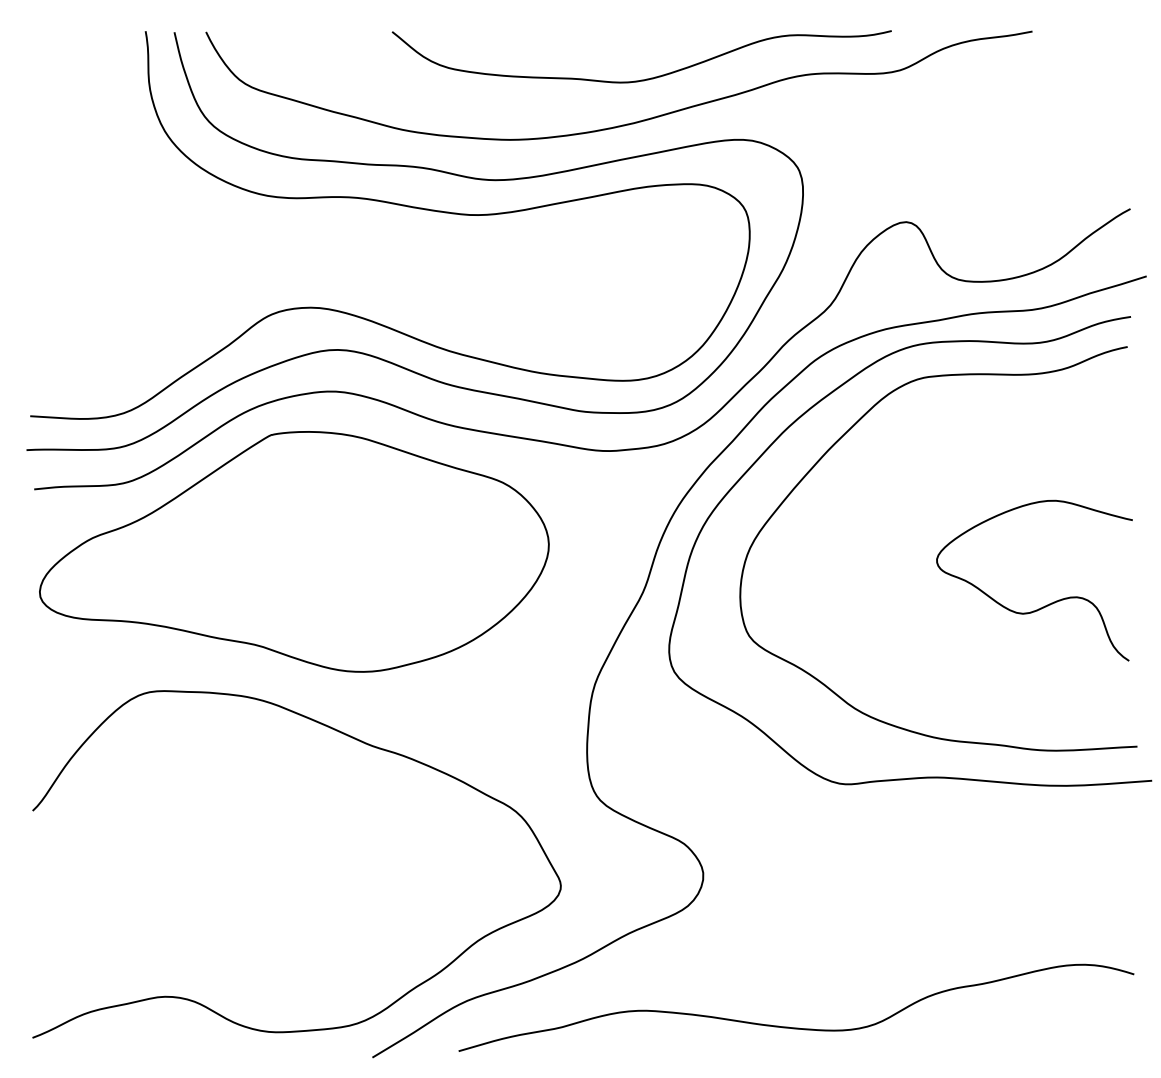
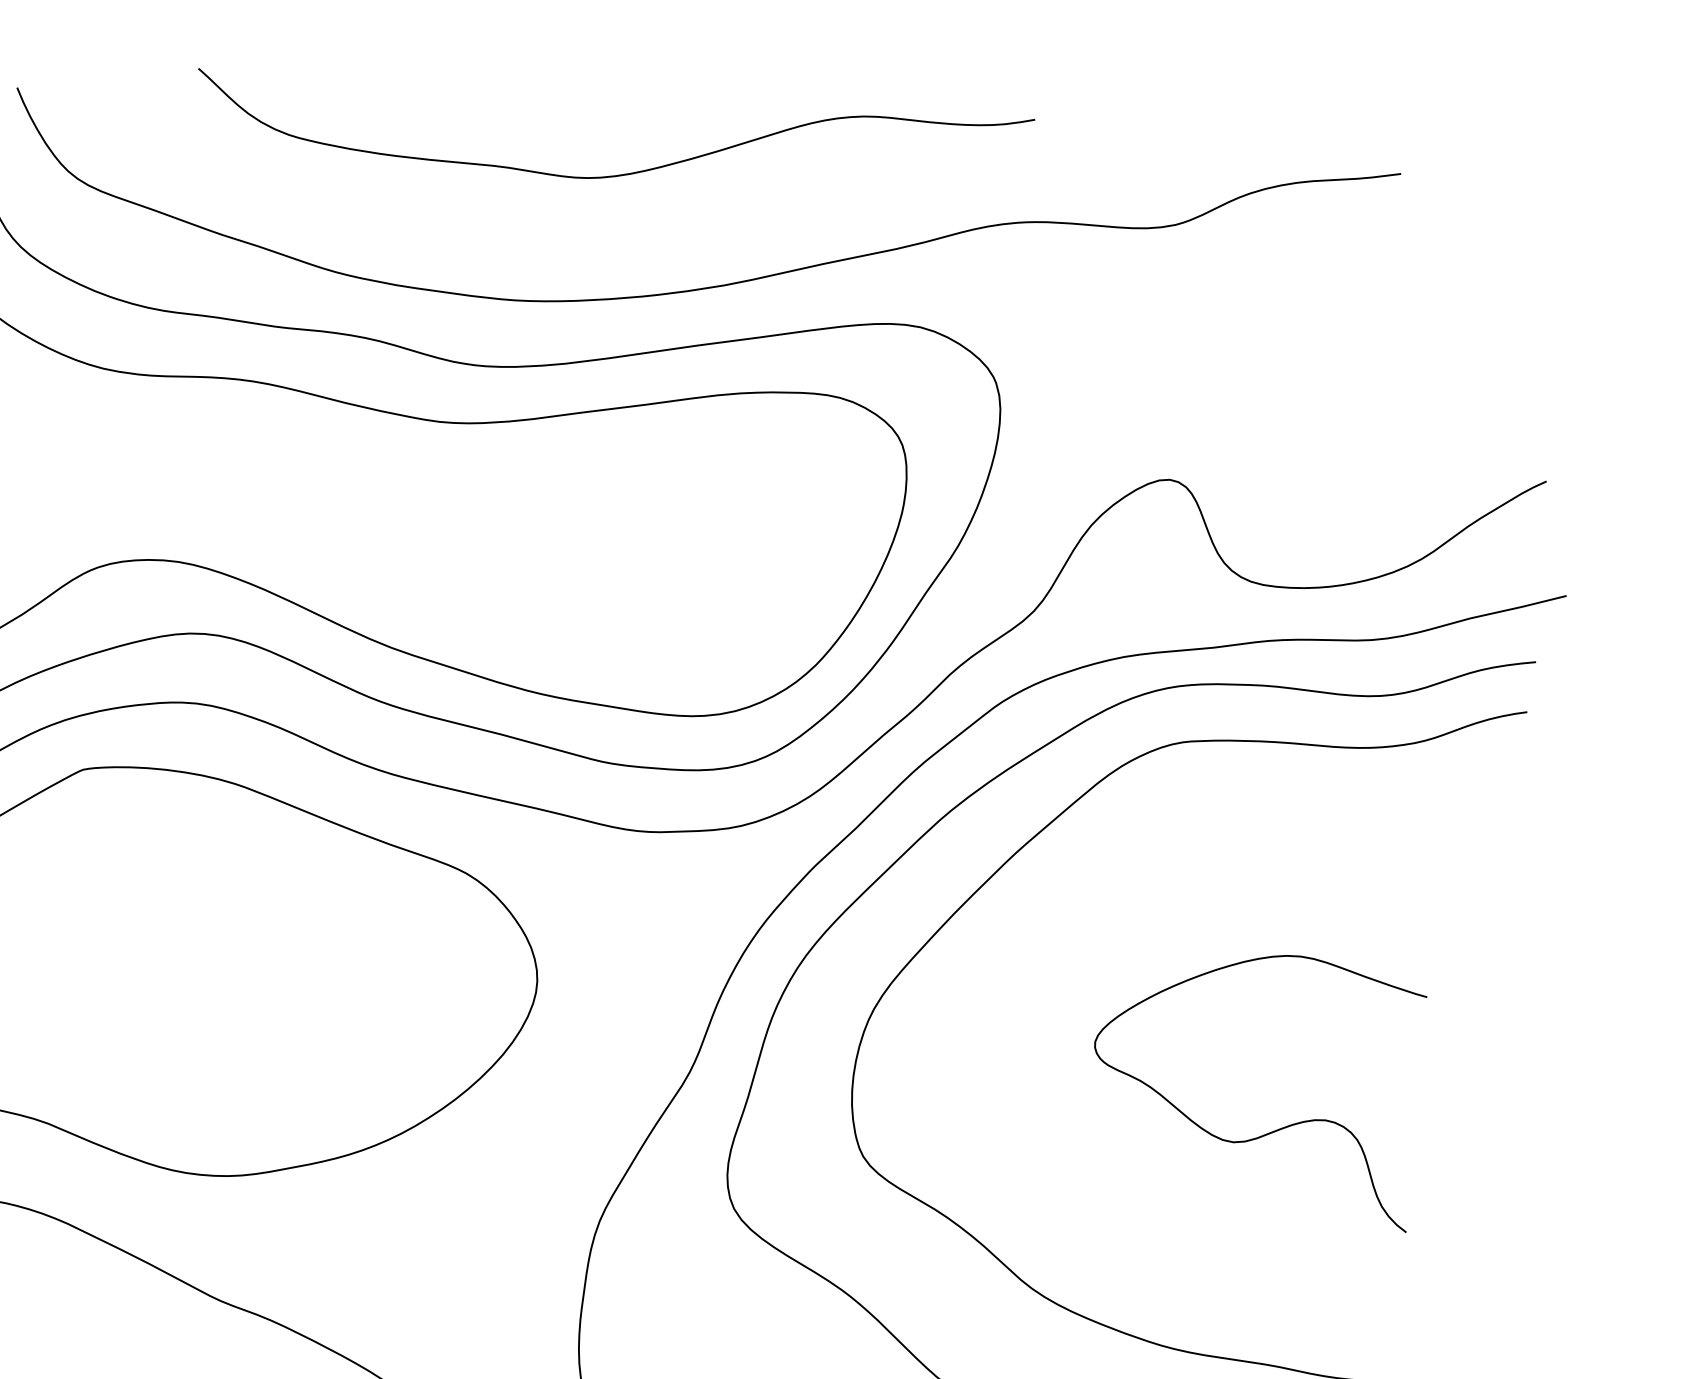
curve: (646, 78) -> (619, 173), moved
curve: (1042, 606) -> (1266, 1132), moved

